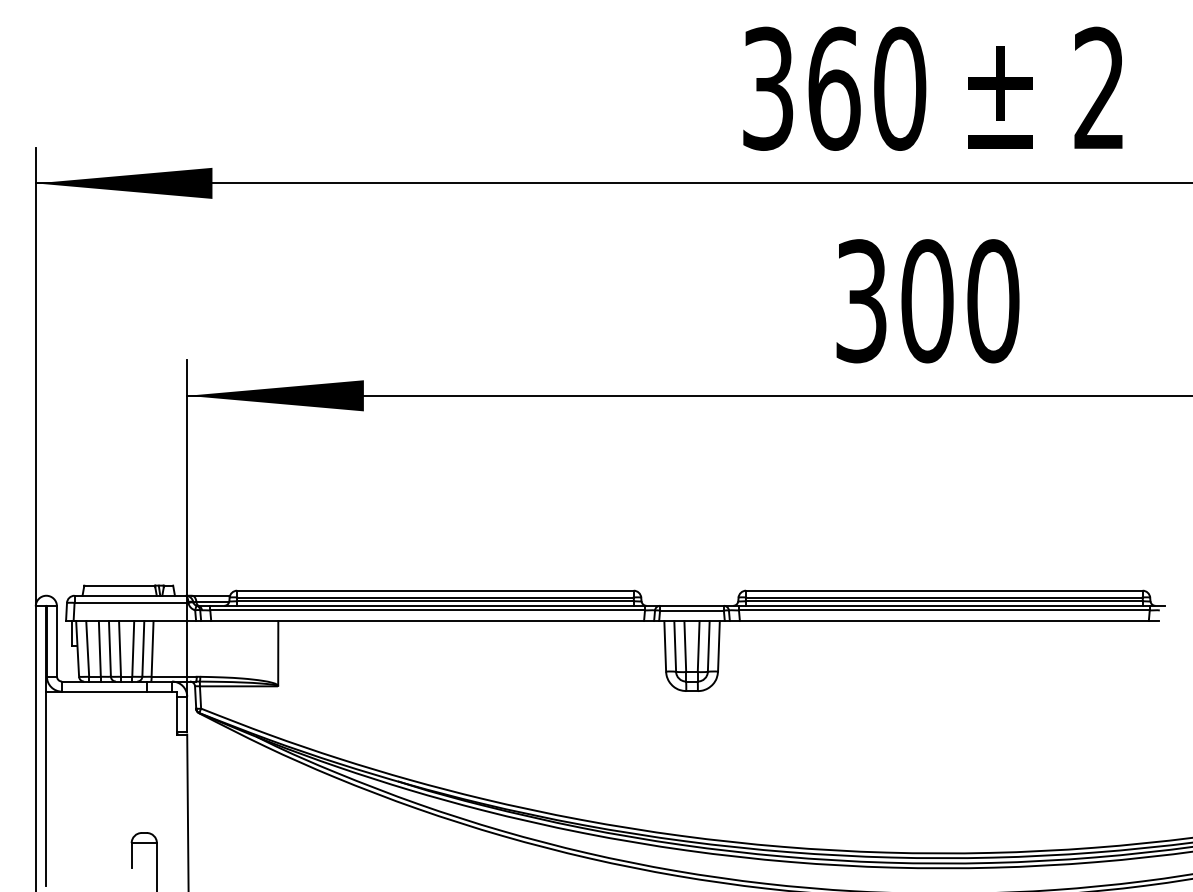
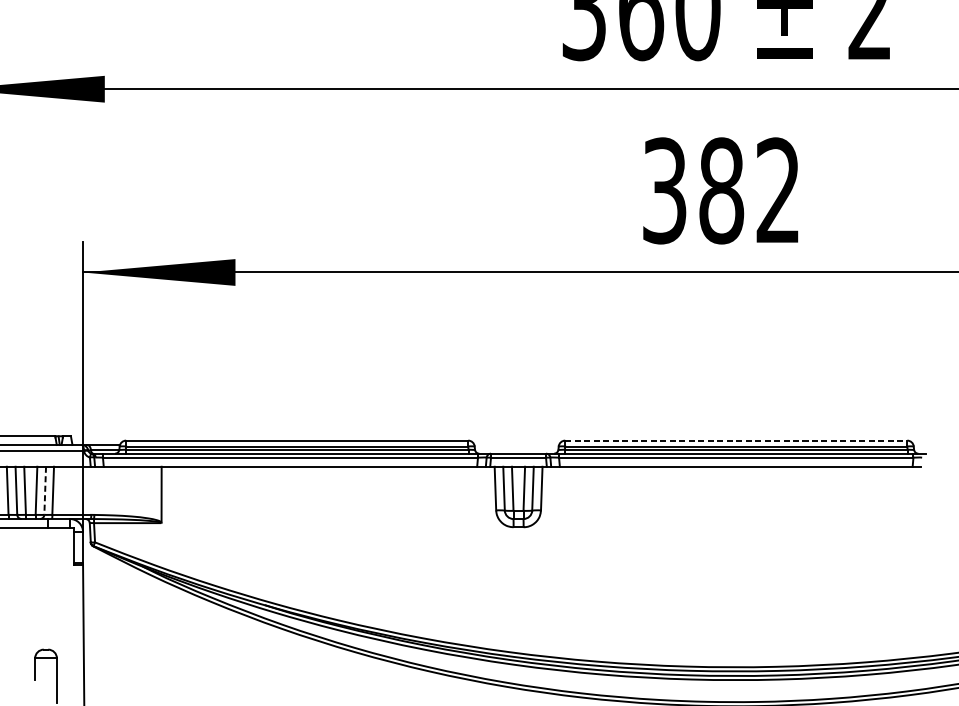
text: (960, 301) -> (750, 191), 300 -> 382
line: (944, 590) -> (736, 440), solid -> dashed
line: (143, 648) -> (45, 490), solid -> dashed

